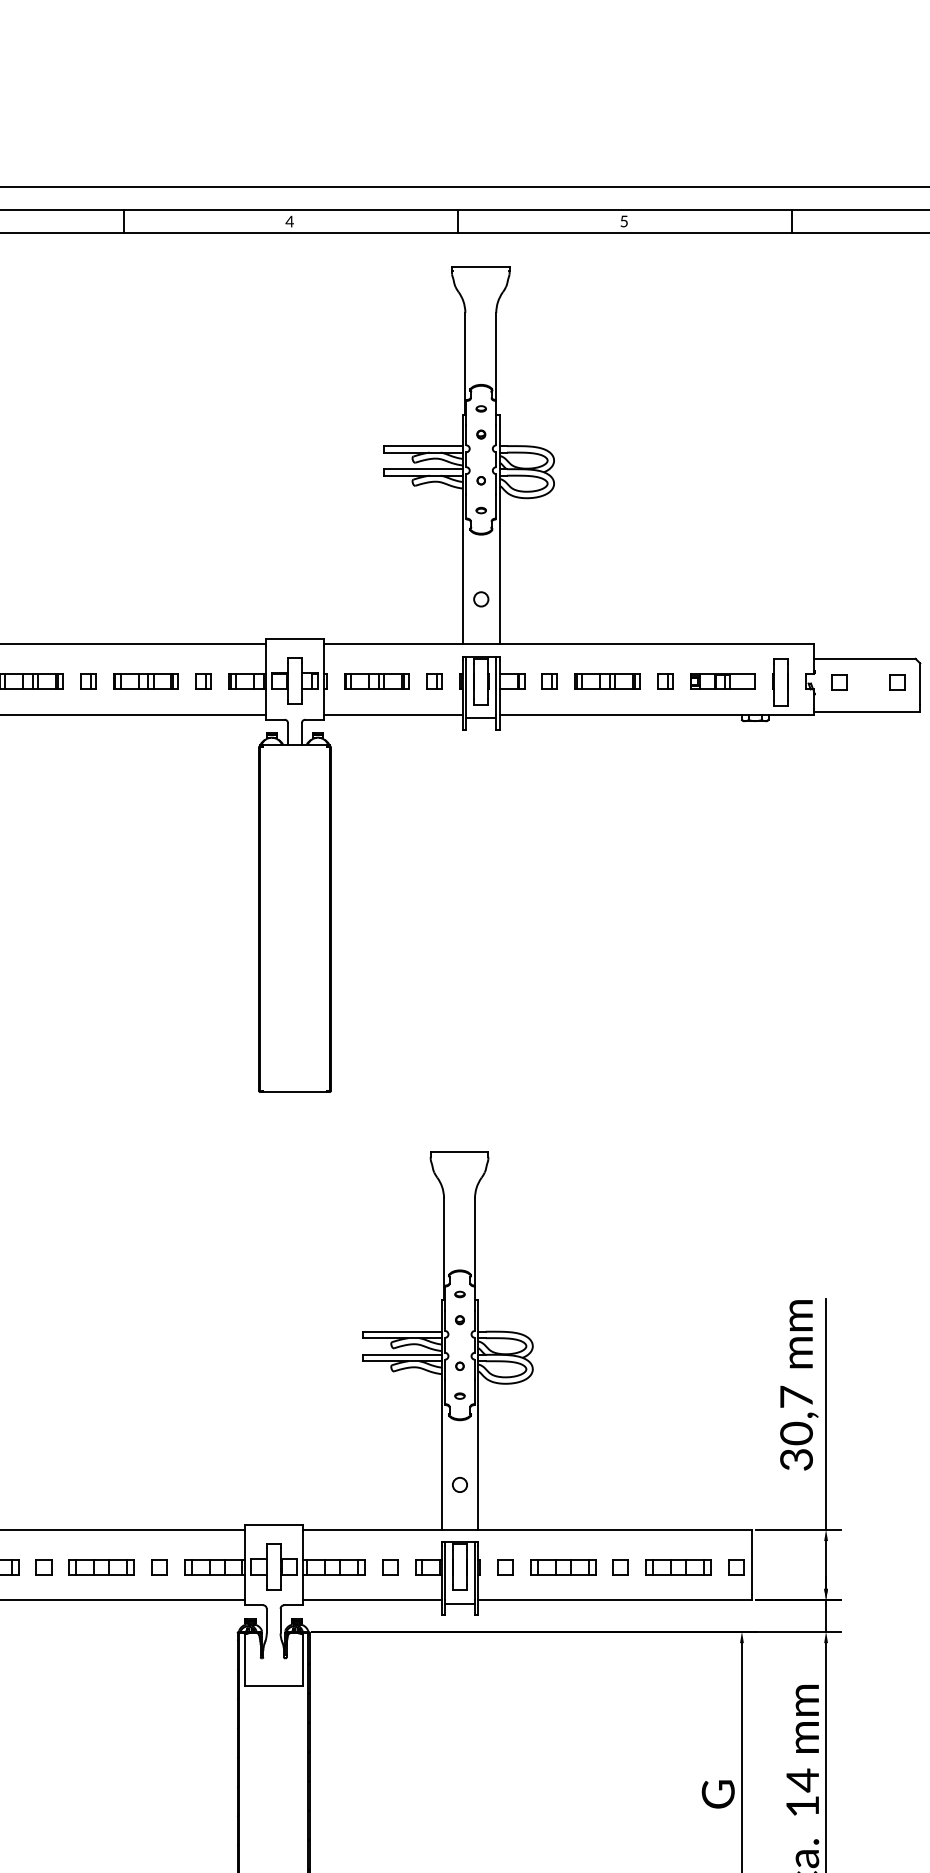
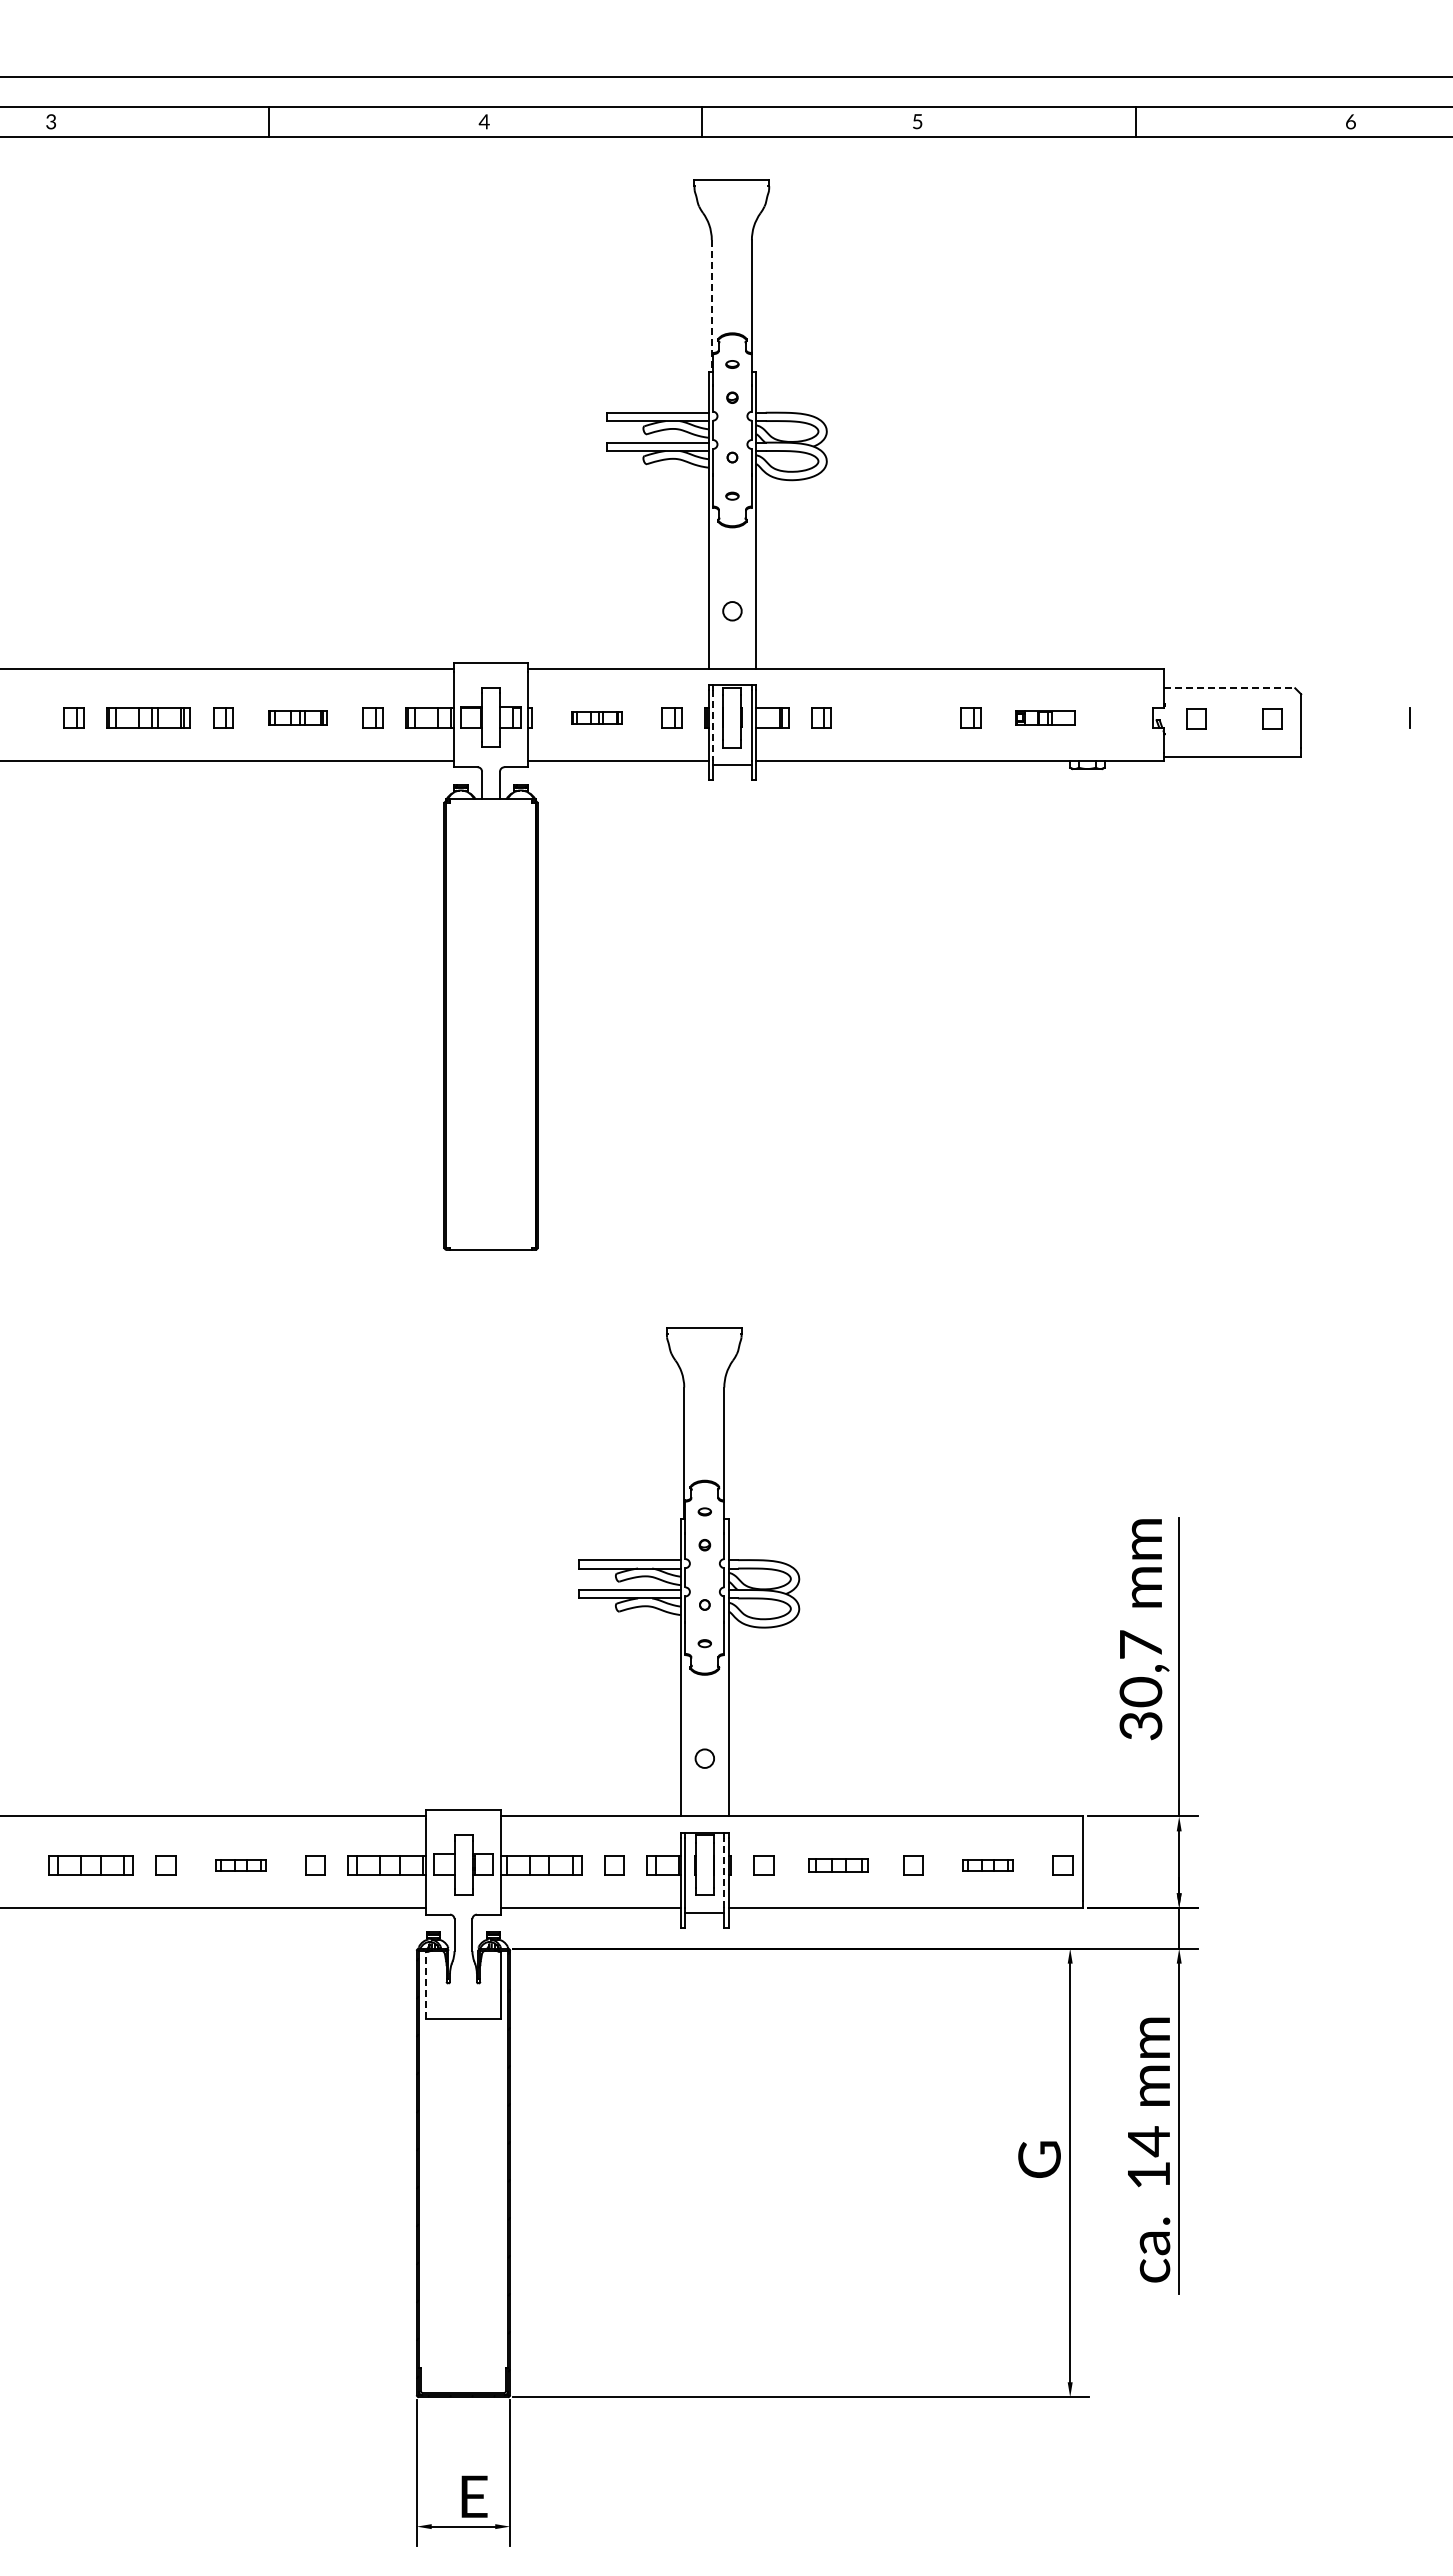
line: (465, 364) -> (711, 306), solid -> dashed
line: (864, 658) -> (1229, 688), solid -> dashed
part: (145, 681) -> (297, 717), size x0.7
part: (376, 681) -> (596, 717), size x0.6
part: (607, 681) -> (895, 717), removed
part: (722, 681) -> (1045, 717), size x0.7
part: (780, 682) -> (1120, 718), removed
line: (466, 687) -> (713, 725), solid -> dashed
part: (101, 1567) -> (240, 1865), size x0.6
part: (563, 1567) -> (838, 1865), size x0.7
part: (678, 1567) -> (987, 1865), size x0.6
line: (475, 1572) -> (724, 1872), solid -> dashed
line: (245, 1660) -> (426, 1985), solid -> dashed

